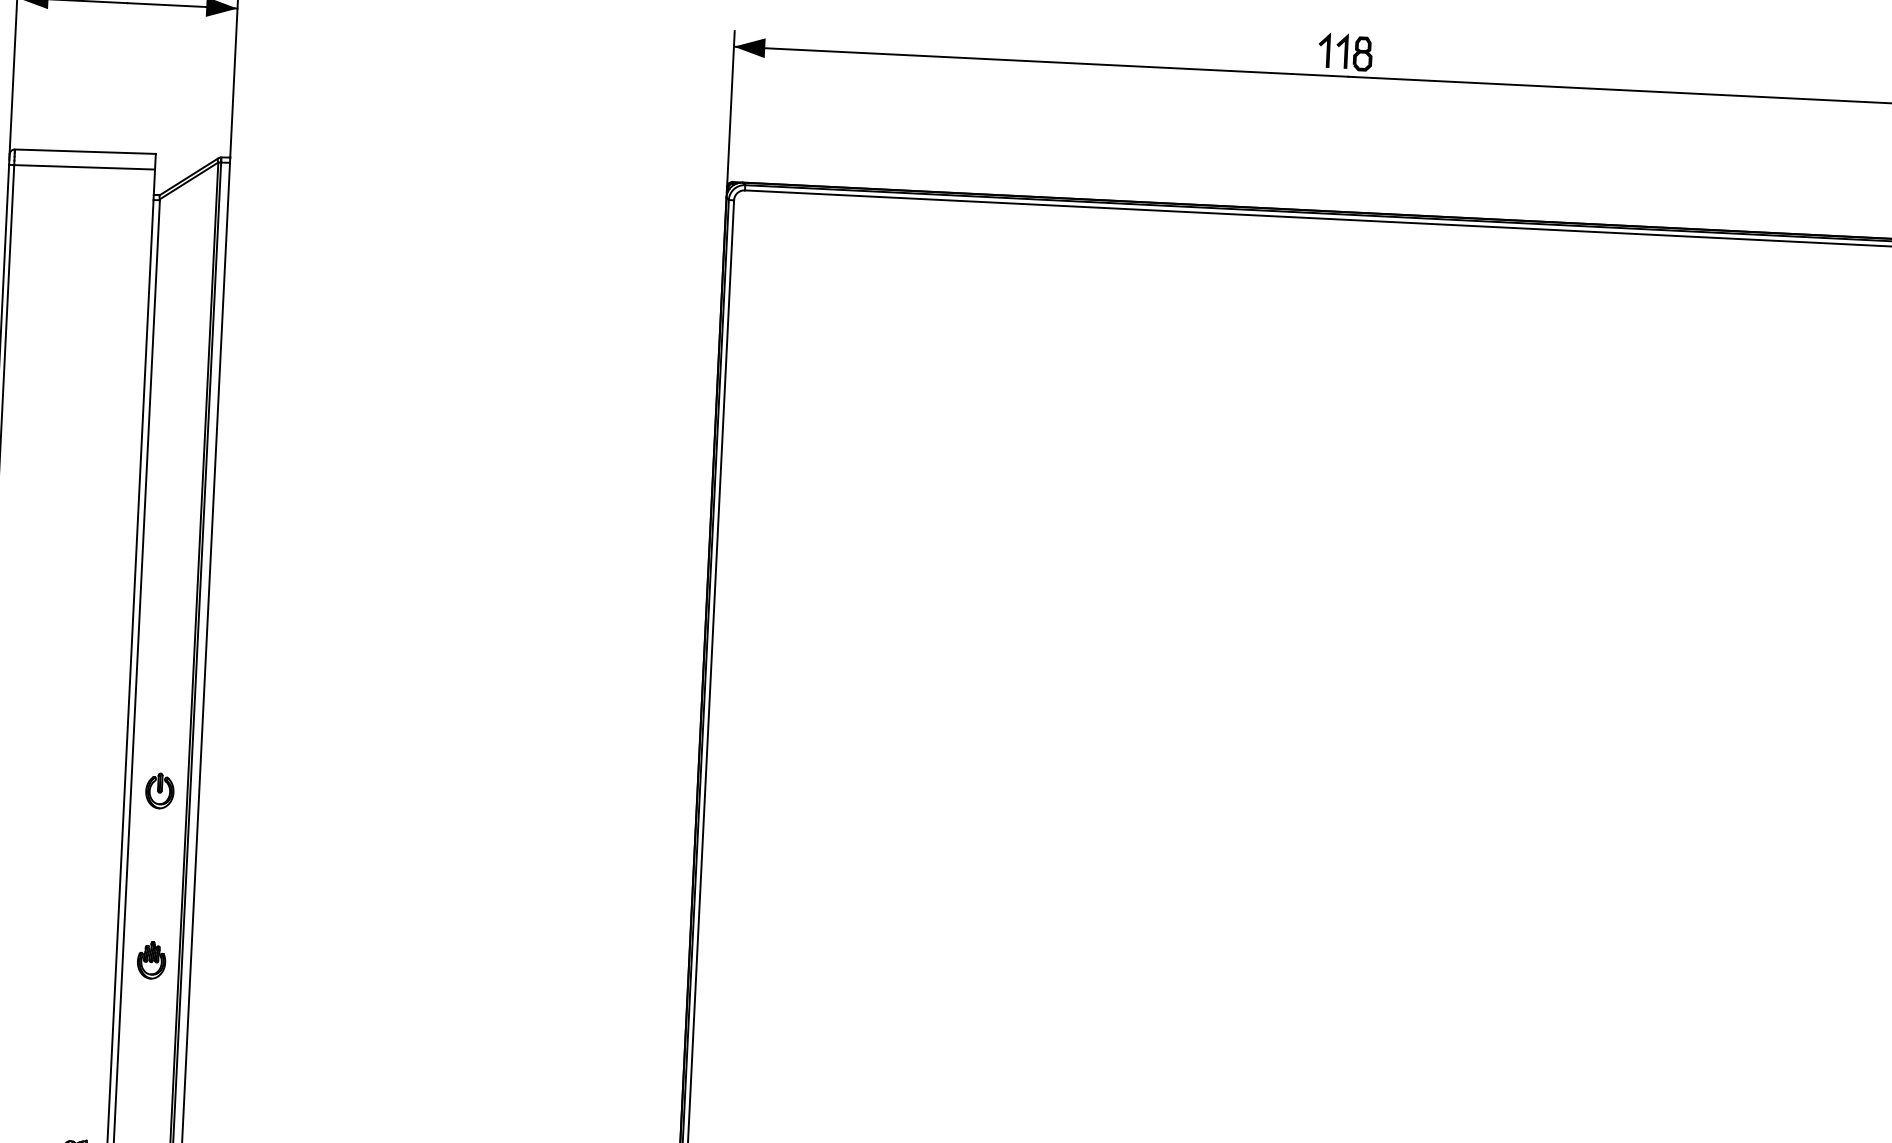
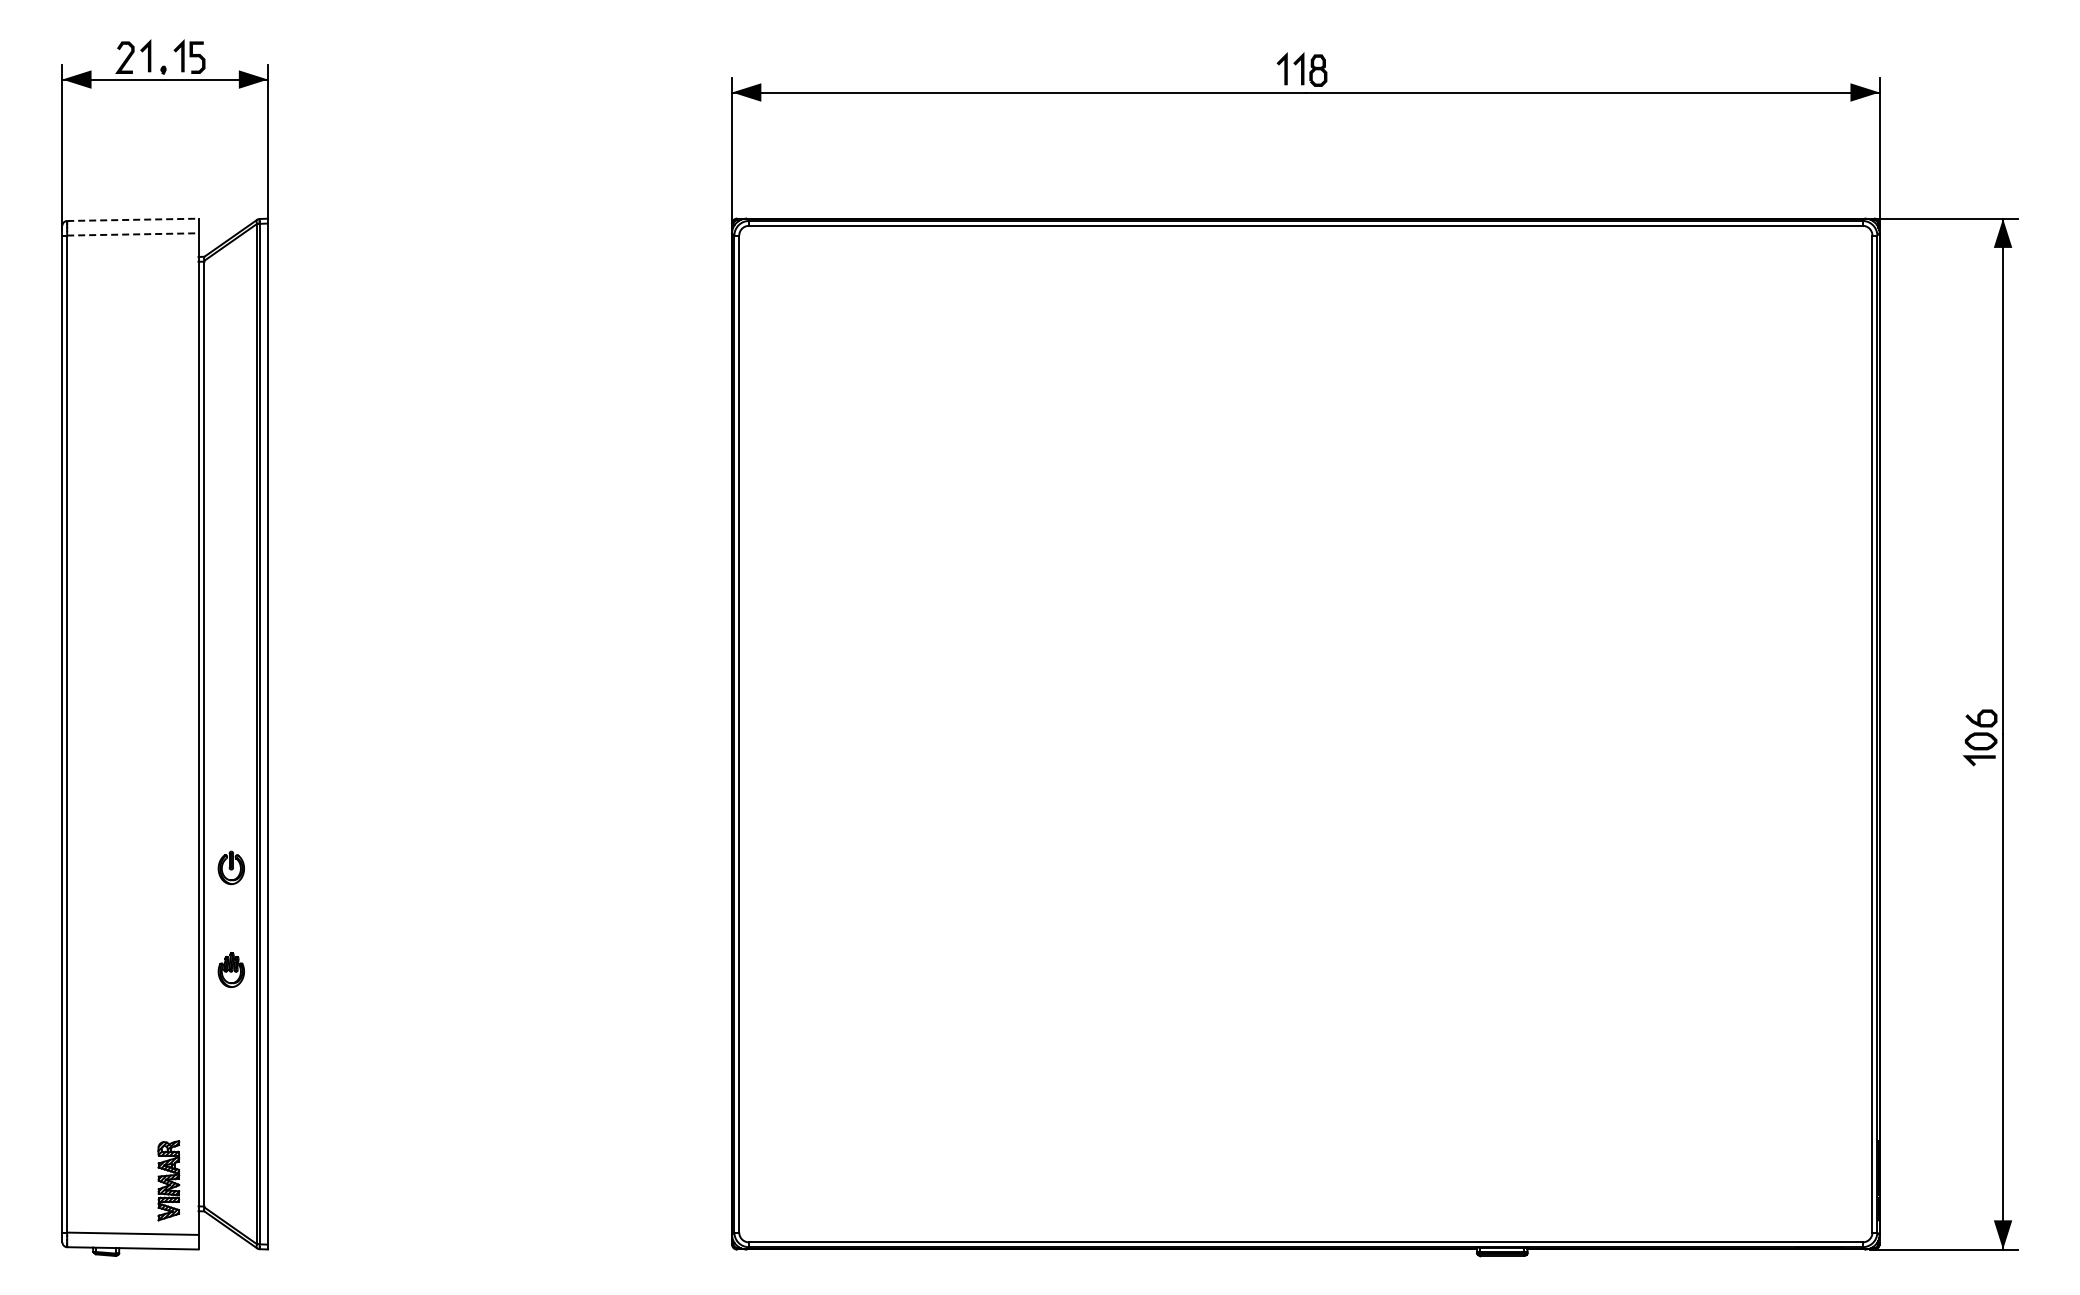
line: (85, 151) -> (132, 219), solid -> dashed
line: (84, 167) -> (132, 234), solid -> dashed
part: (158, 790) -> (230, 867), moved

